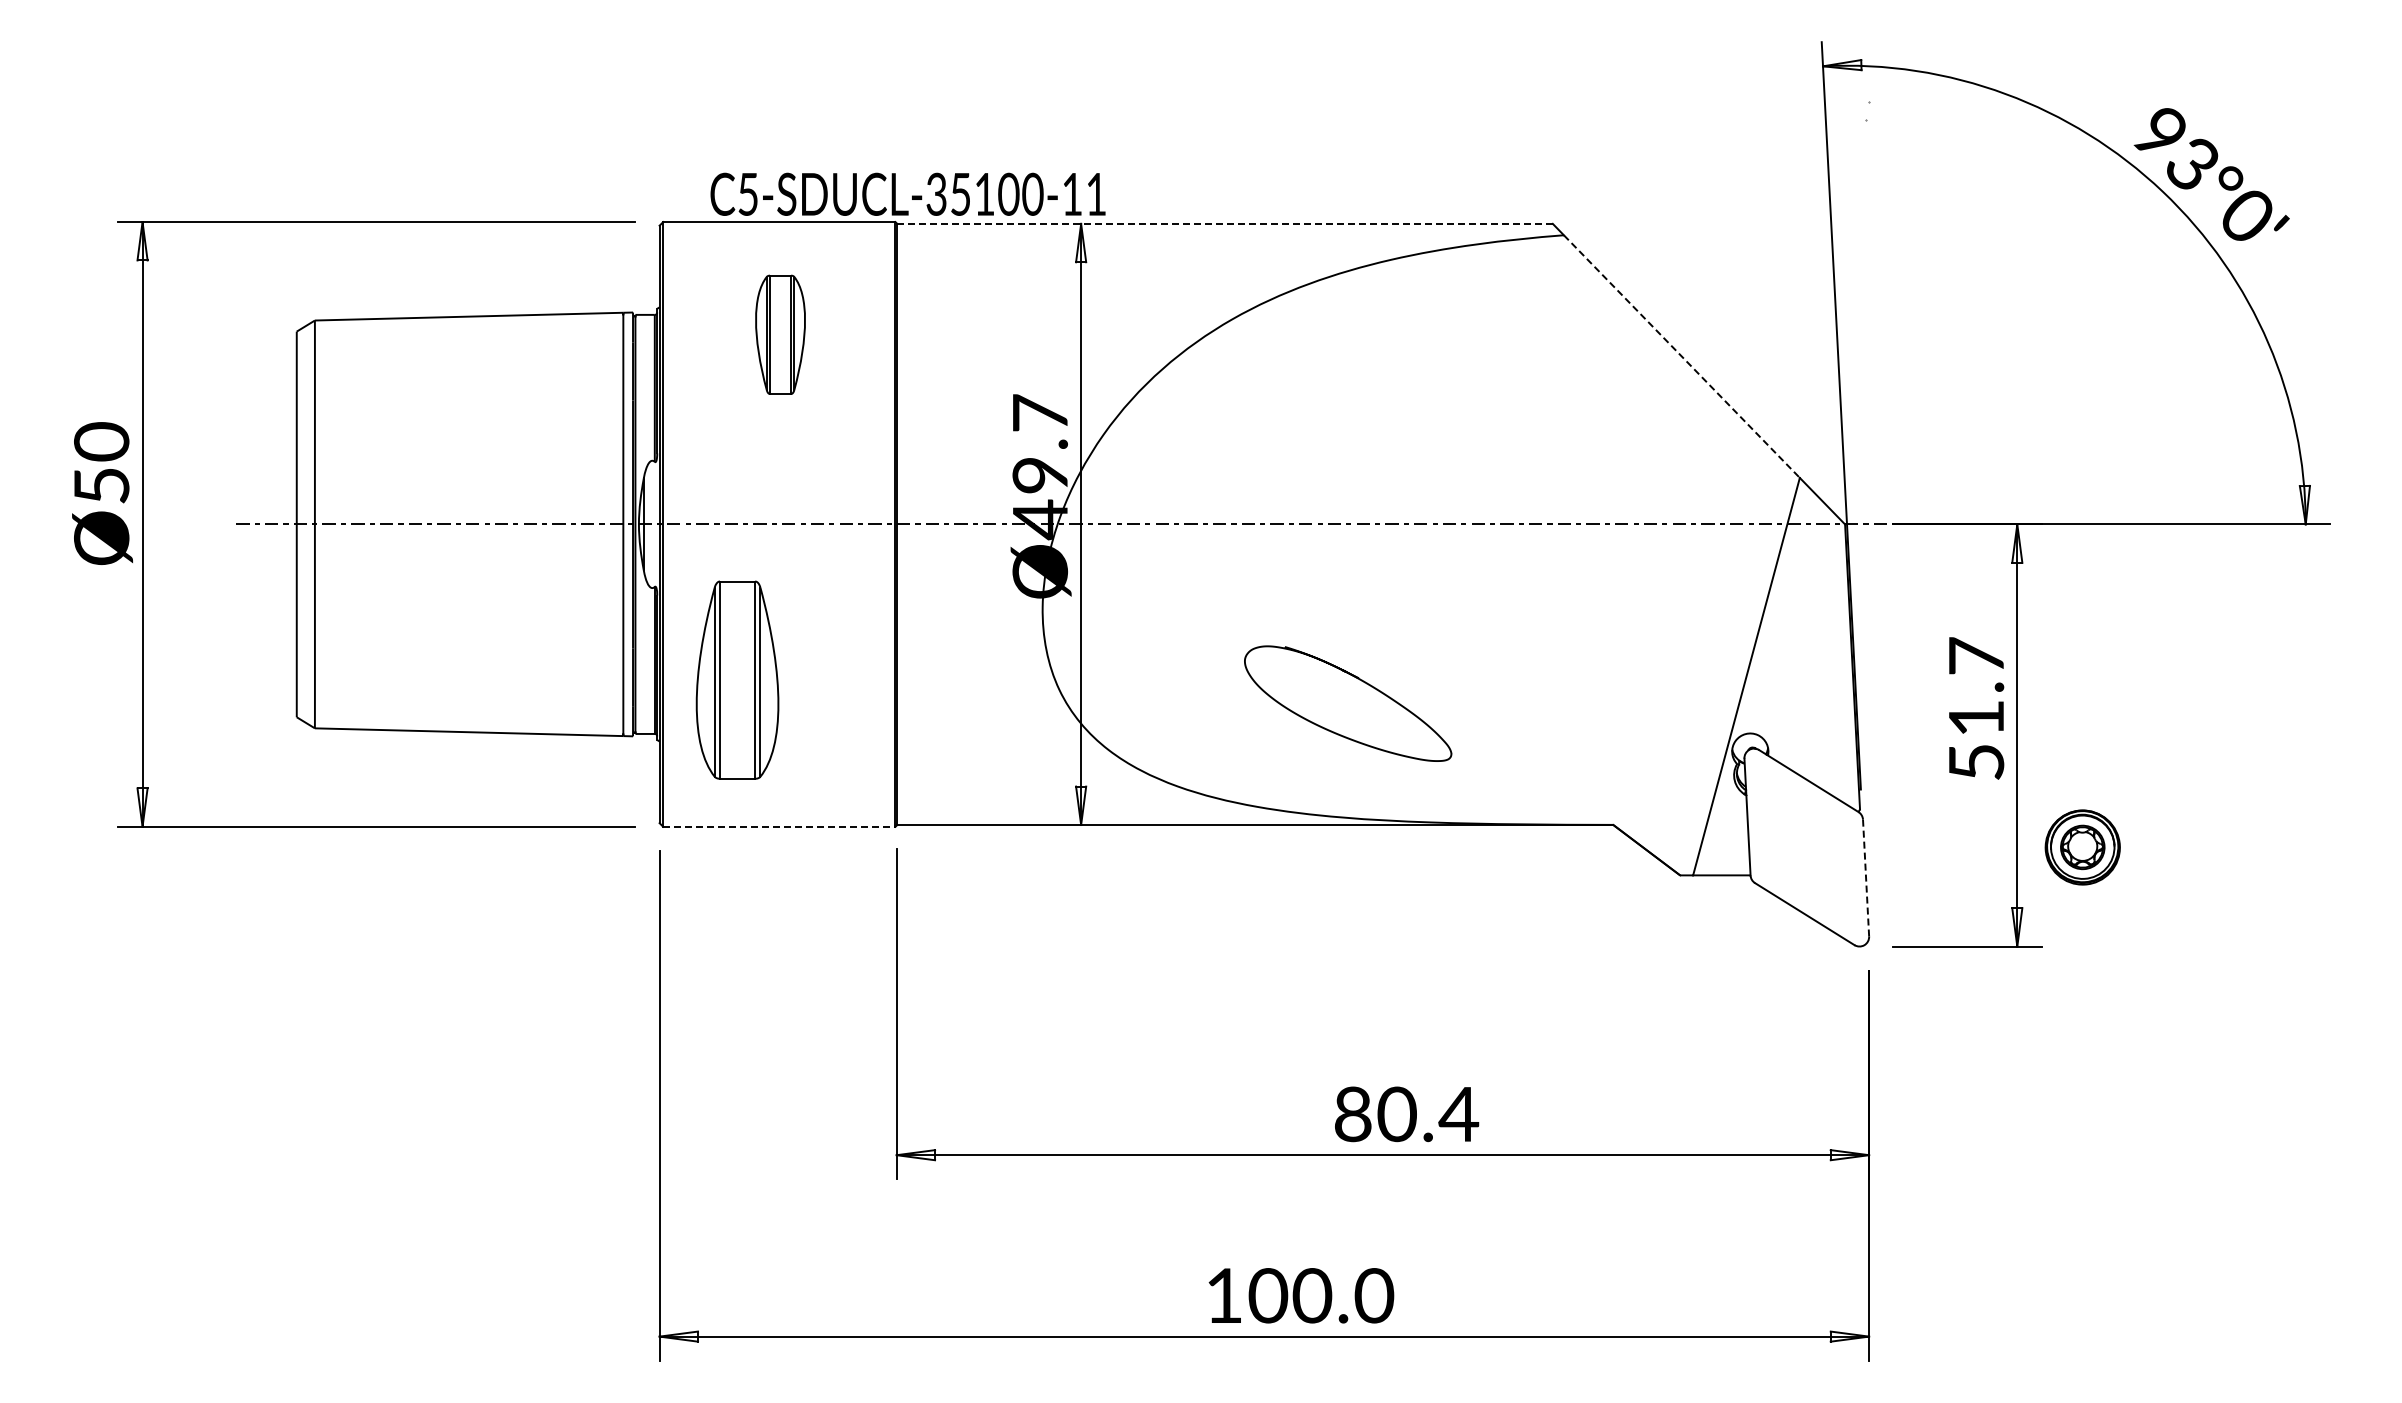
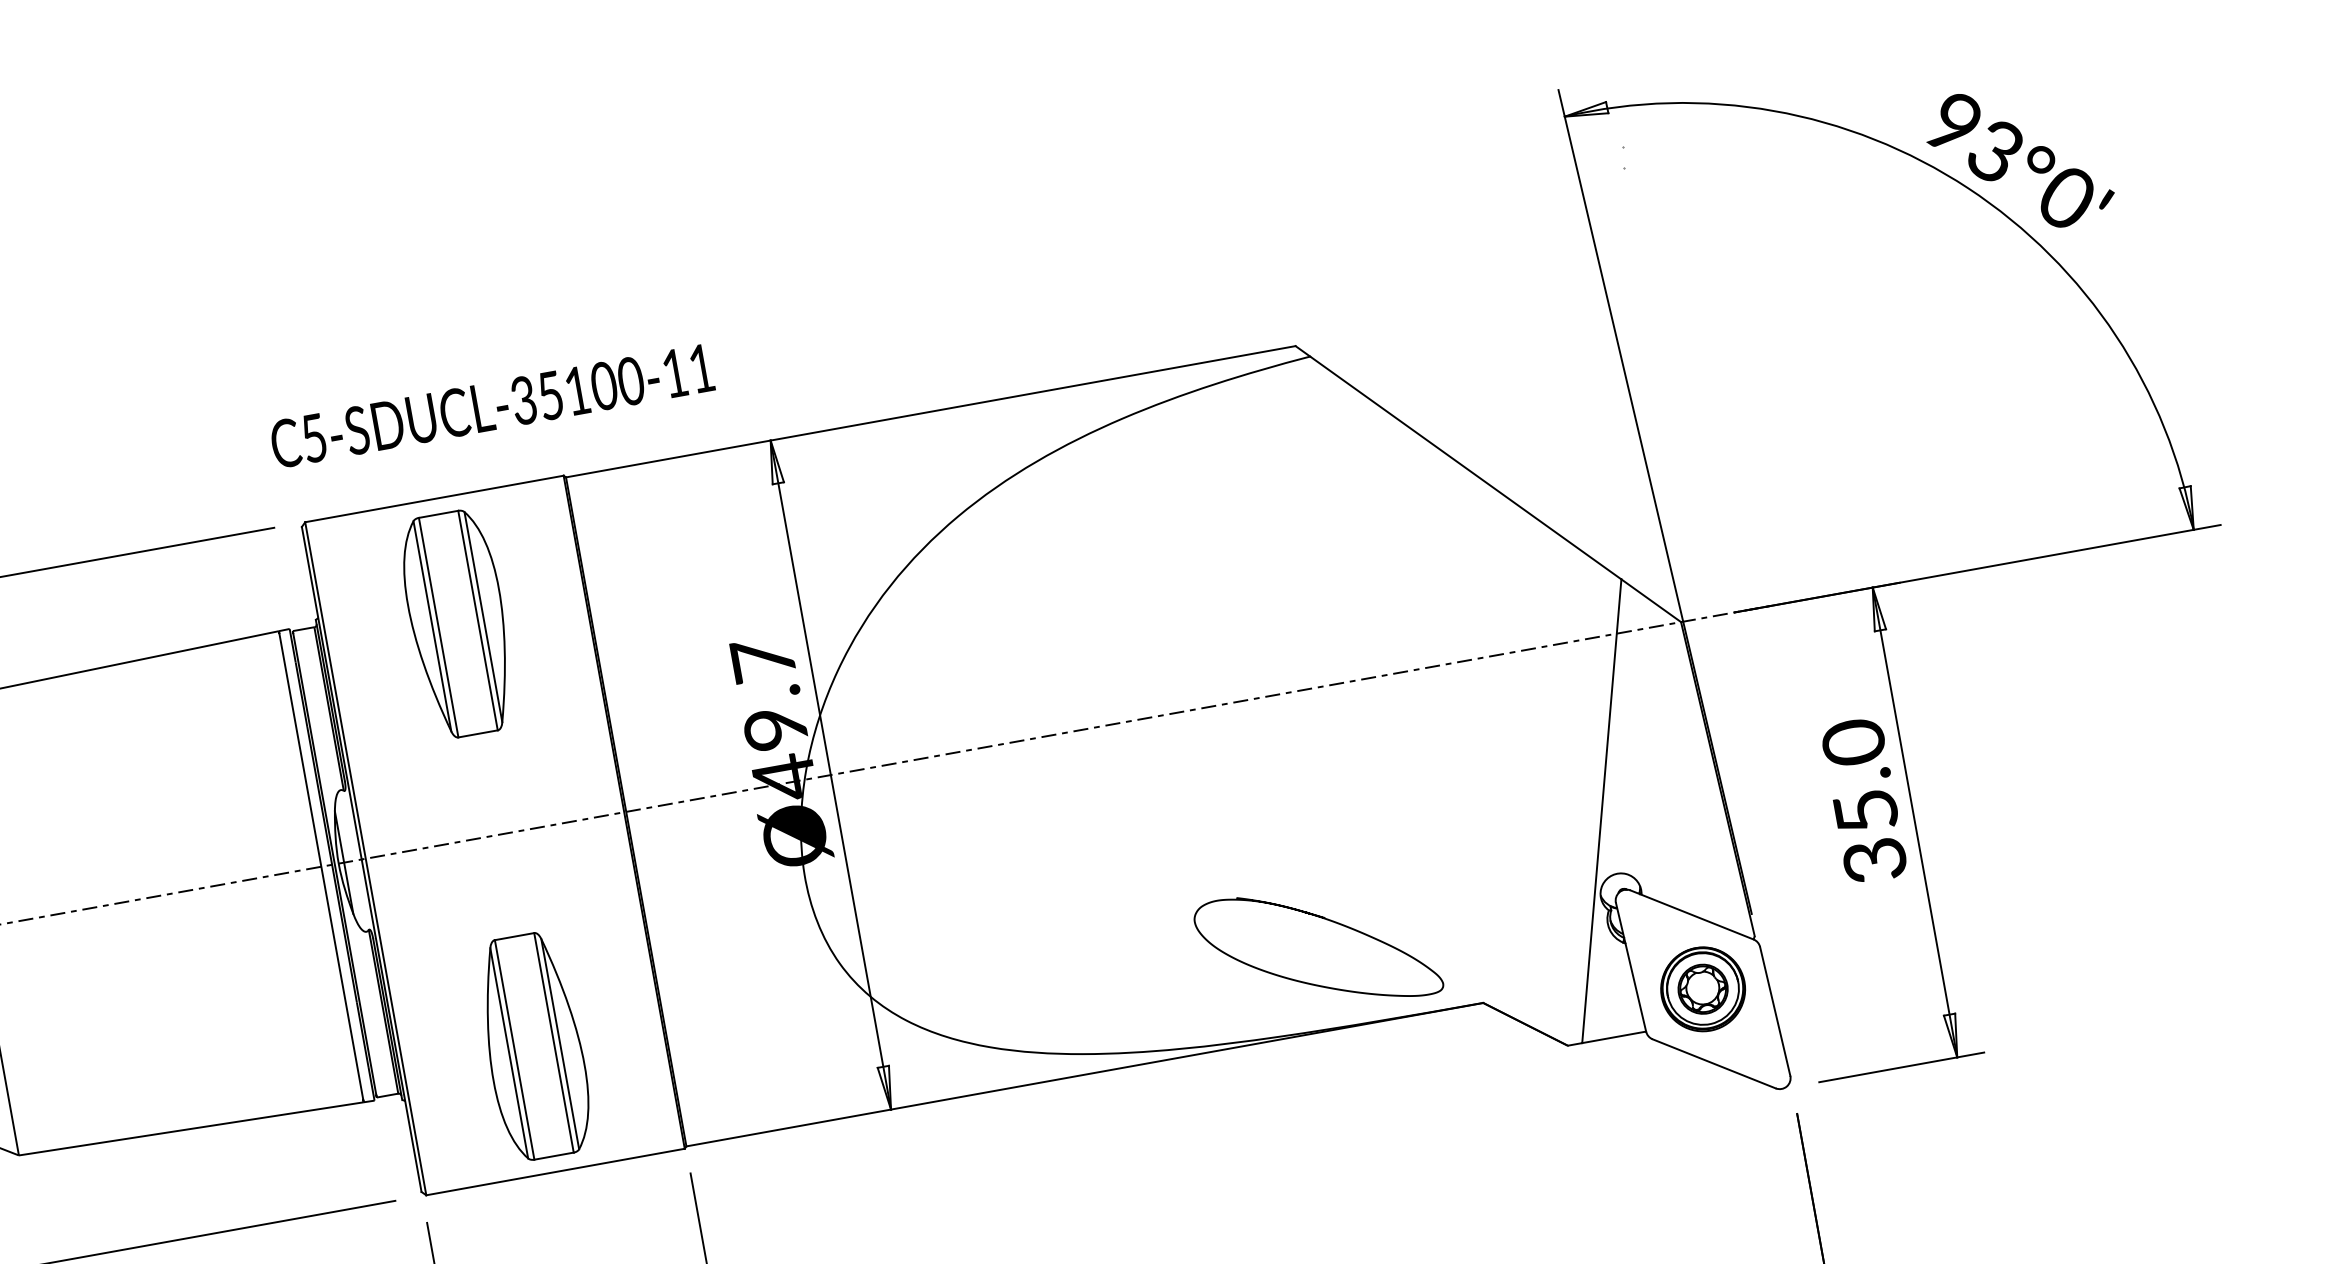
text: (907, 193) -> (491, 405), moved
line: (1225, 223) -> (931, 411), dashed -> solid
part: (780, 334) -> (458, 623), size x1.67
line: (1682, 356) -> (1466, 467), dashed -> solid
part: (737, 679) -> (534, 1045), moved
curve: (1359, 680) -> (1326, 920), moved
text: (1976, 708) -> (1864, 800), 51.7 -> 35.0
line: (779, 826) -> (555, 1171), dashed -> solid
part: (2082, 847) -> (1702, 989), moved
line: (1866, 878) -> (1775, 1011), dashed -> solid

